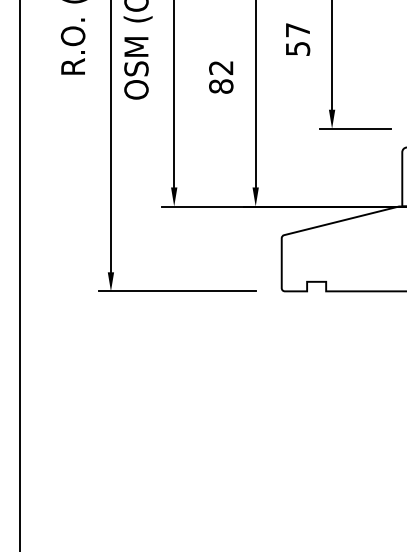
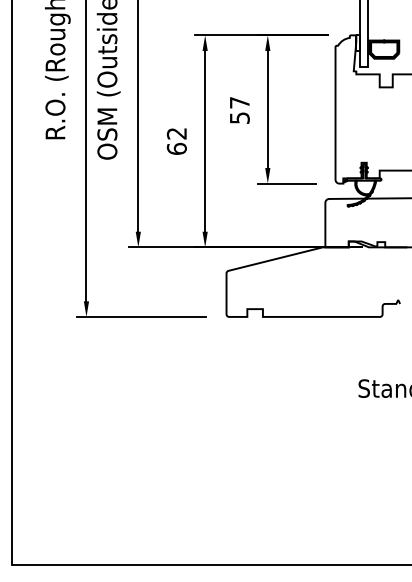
text: (220, 85) -> (176, 148), 82 -> 62

